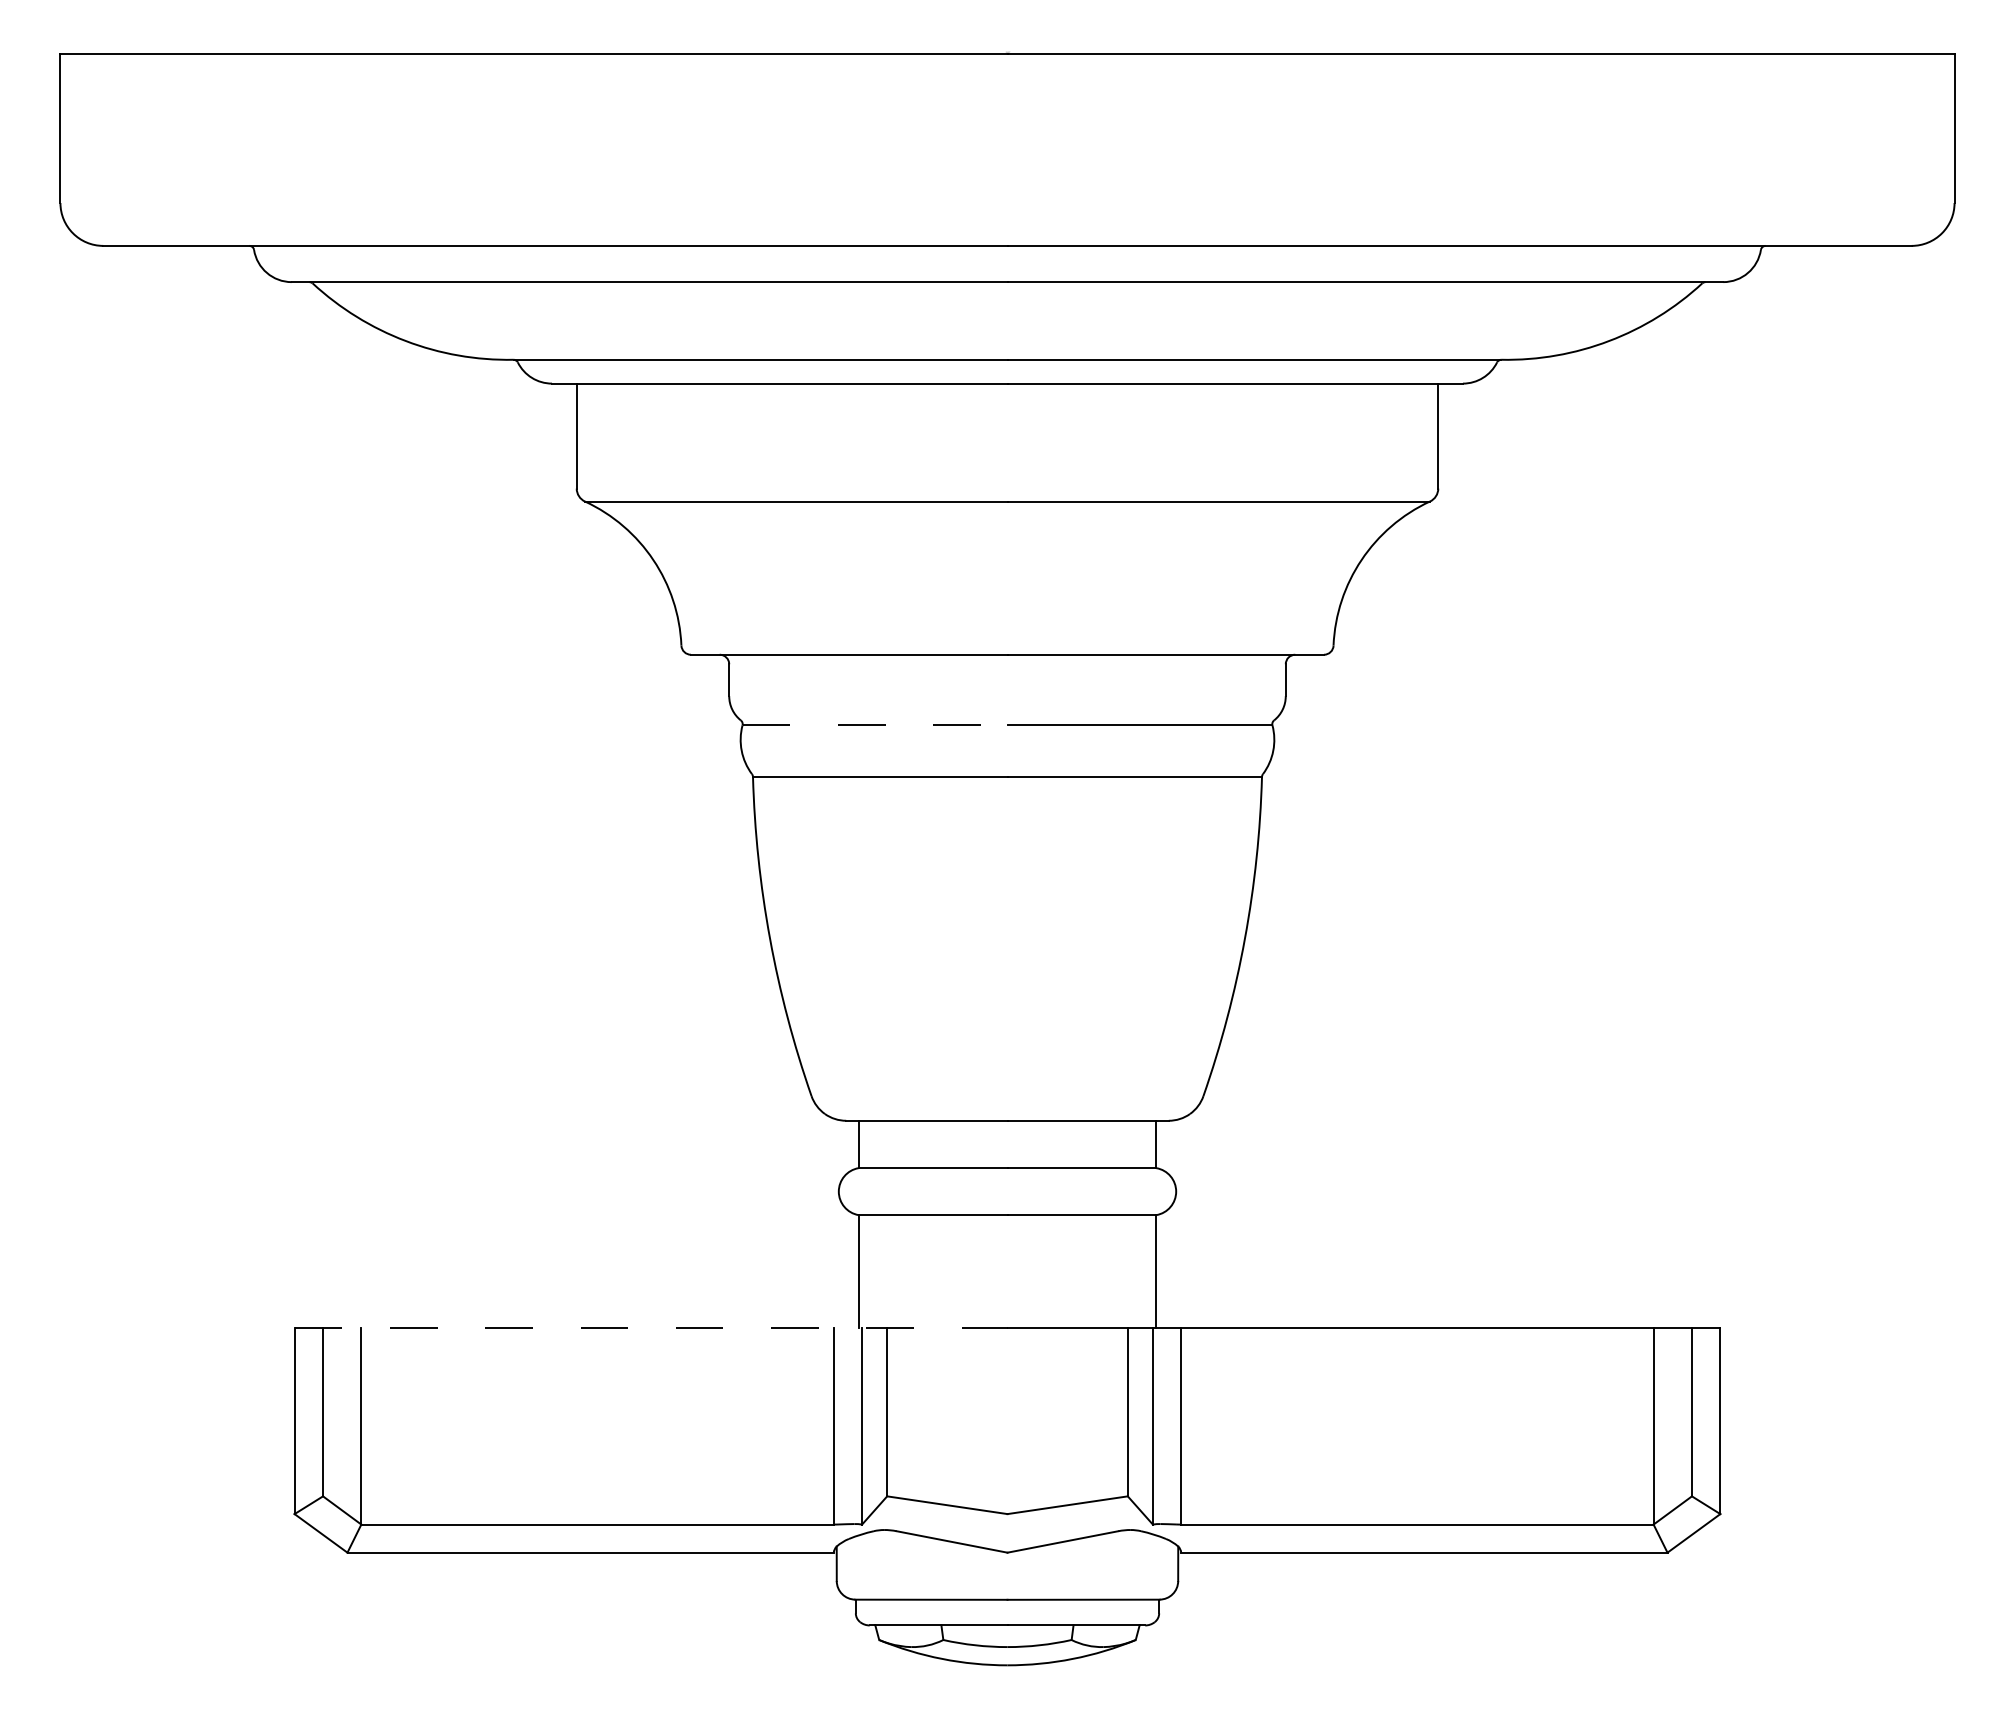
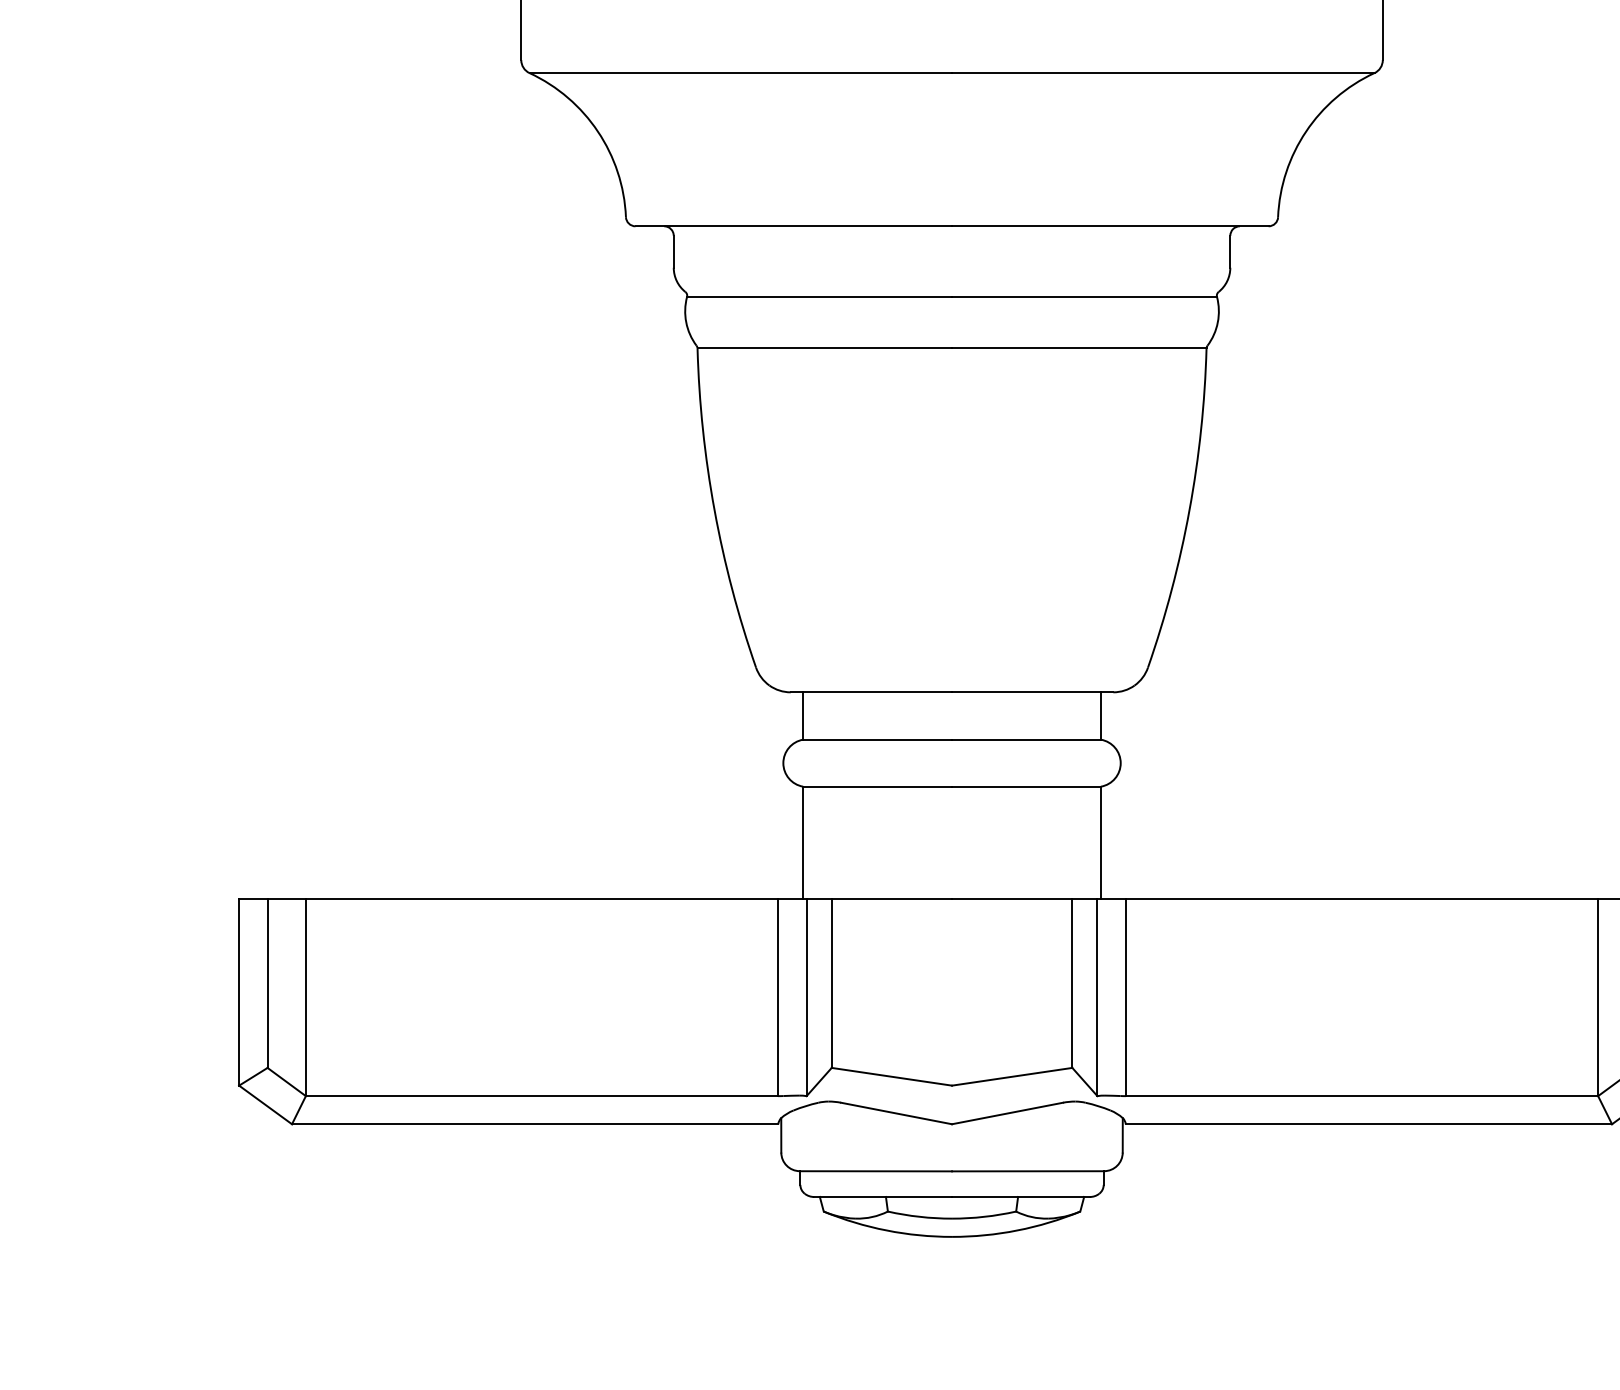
line: (875, 725) -> (820, 297), dashed -> solid
line: (651, 1327) -> (596, 899), dashed -> solid

